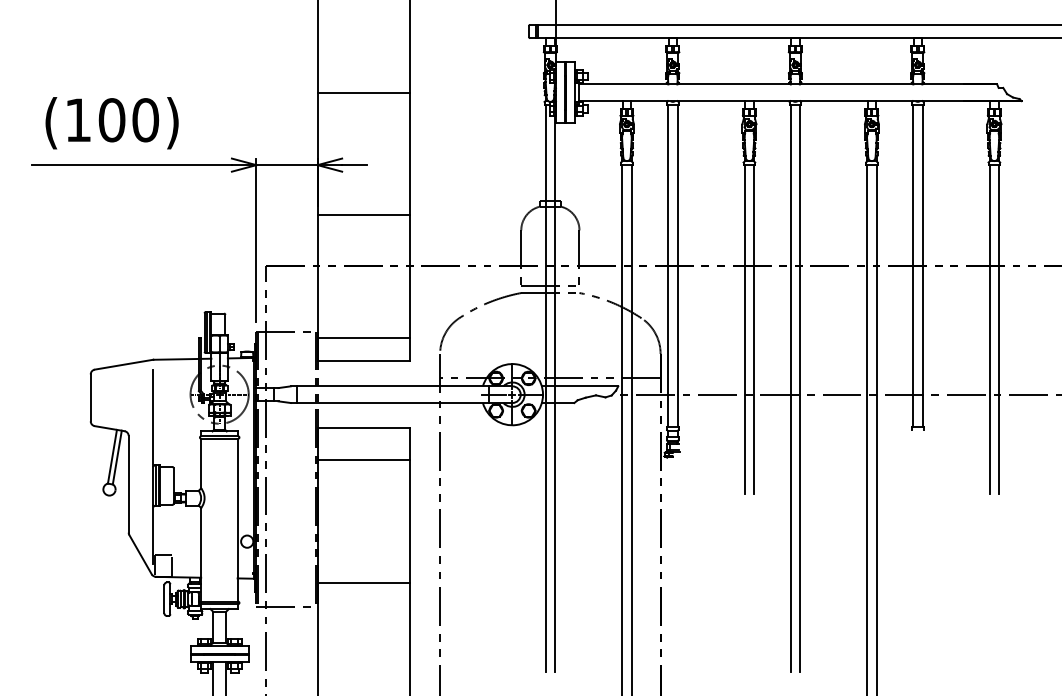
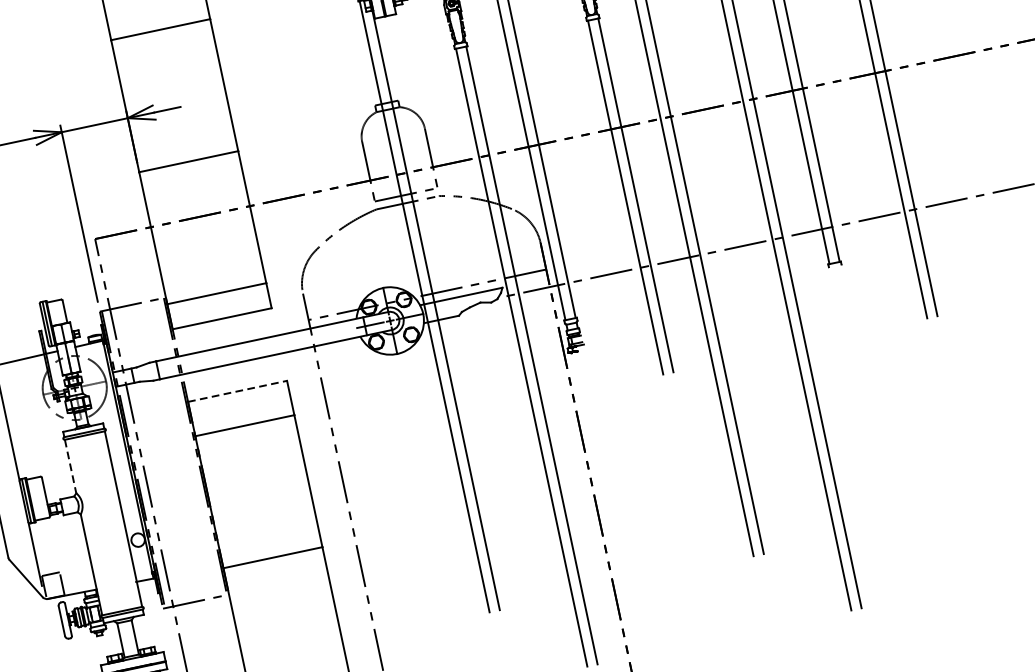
line: (363, 428) -> (237, 391), solid -> dashed
line: (201, 463) -> (70, 466), solid -> dashed

